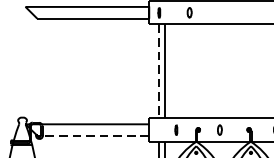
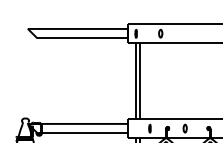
line: (158, 71) -> (135, 81), dashed -> solid
line: (92, 136) -> (82, 133), dashed -> solid

